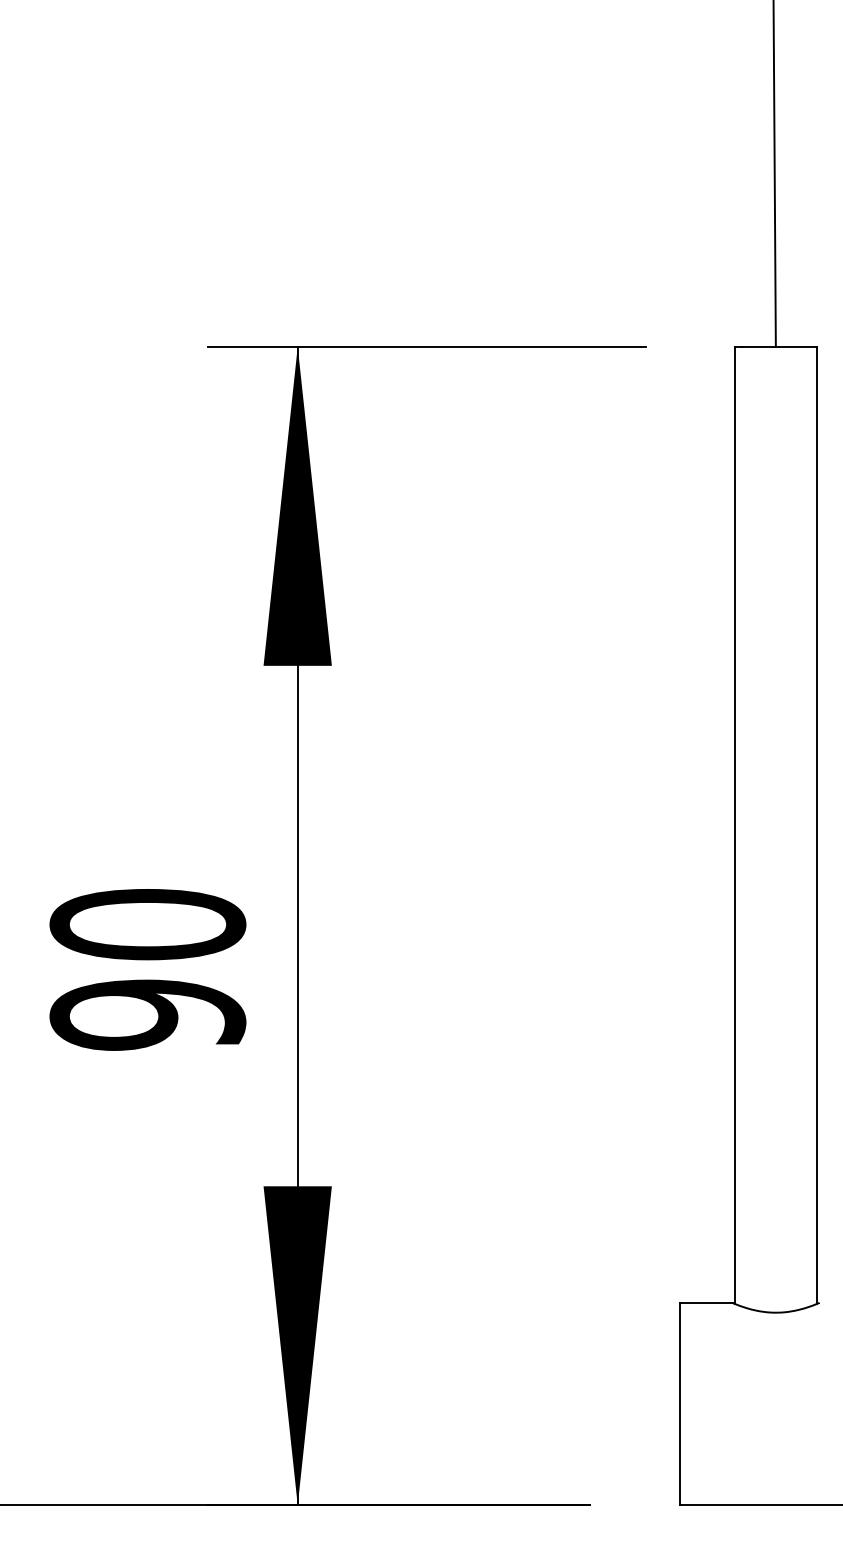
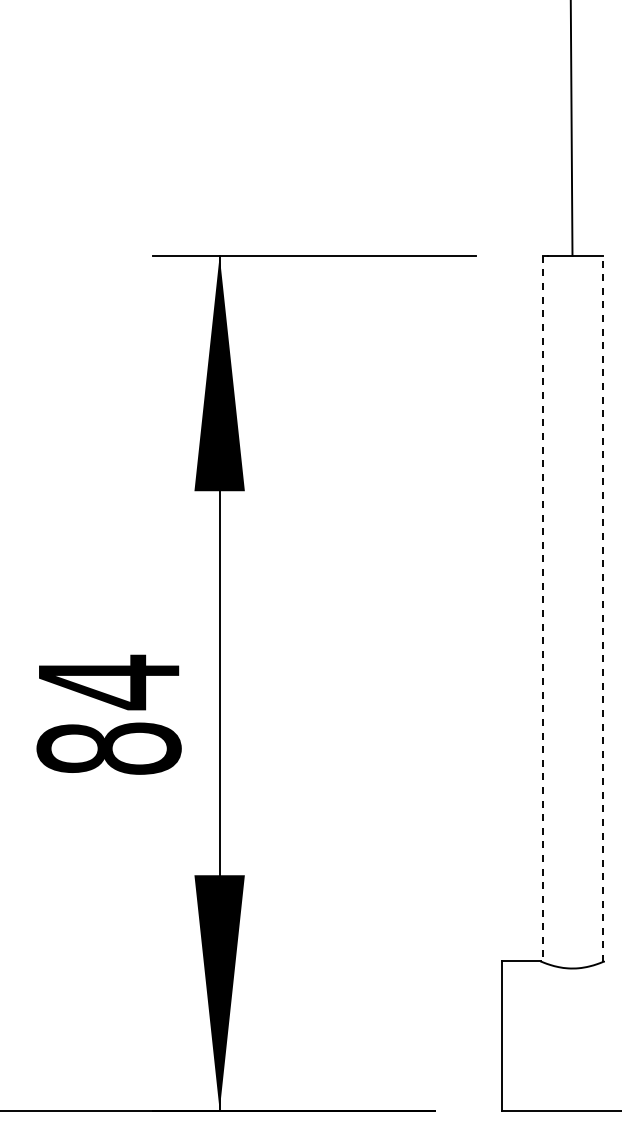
line: (816, 824) -> (602, 608), solid -> dashed
line: (735, 826) -> (542, 609), solid -> dashed
text: (147, 968) -> (108, 714), 90 -> 84

